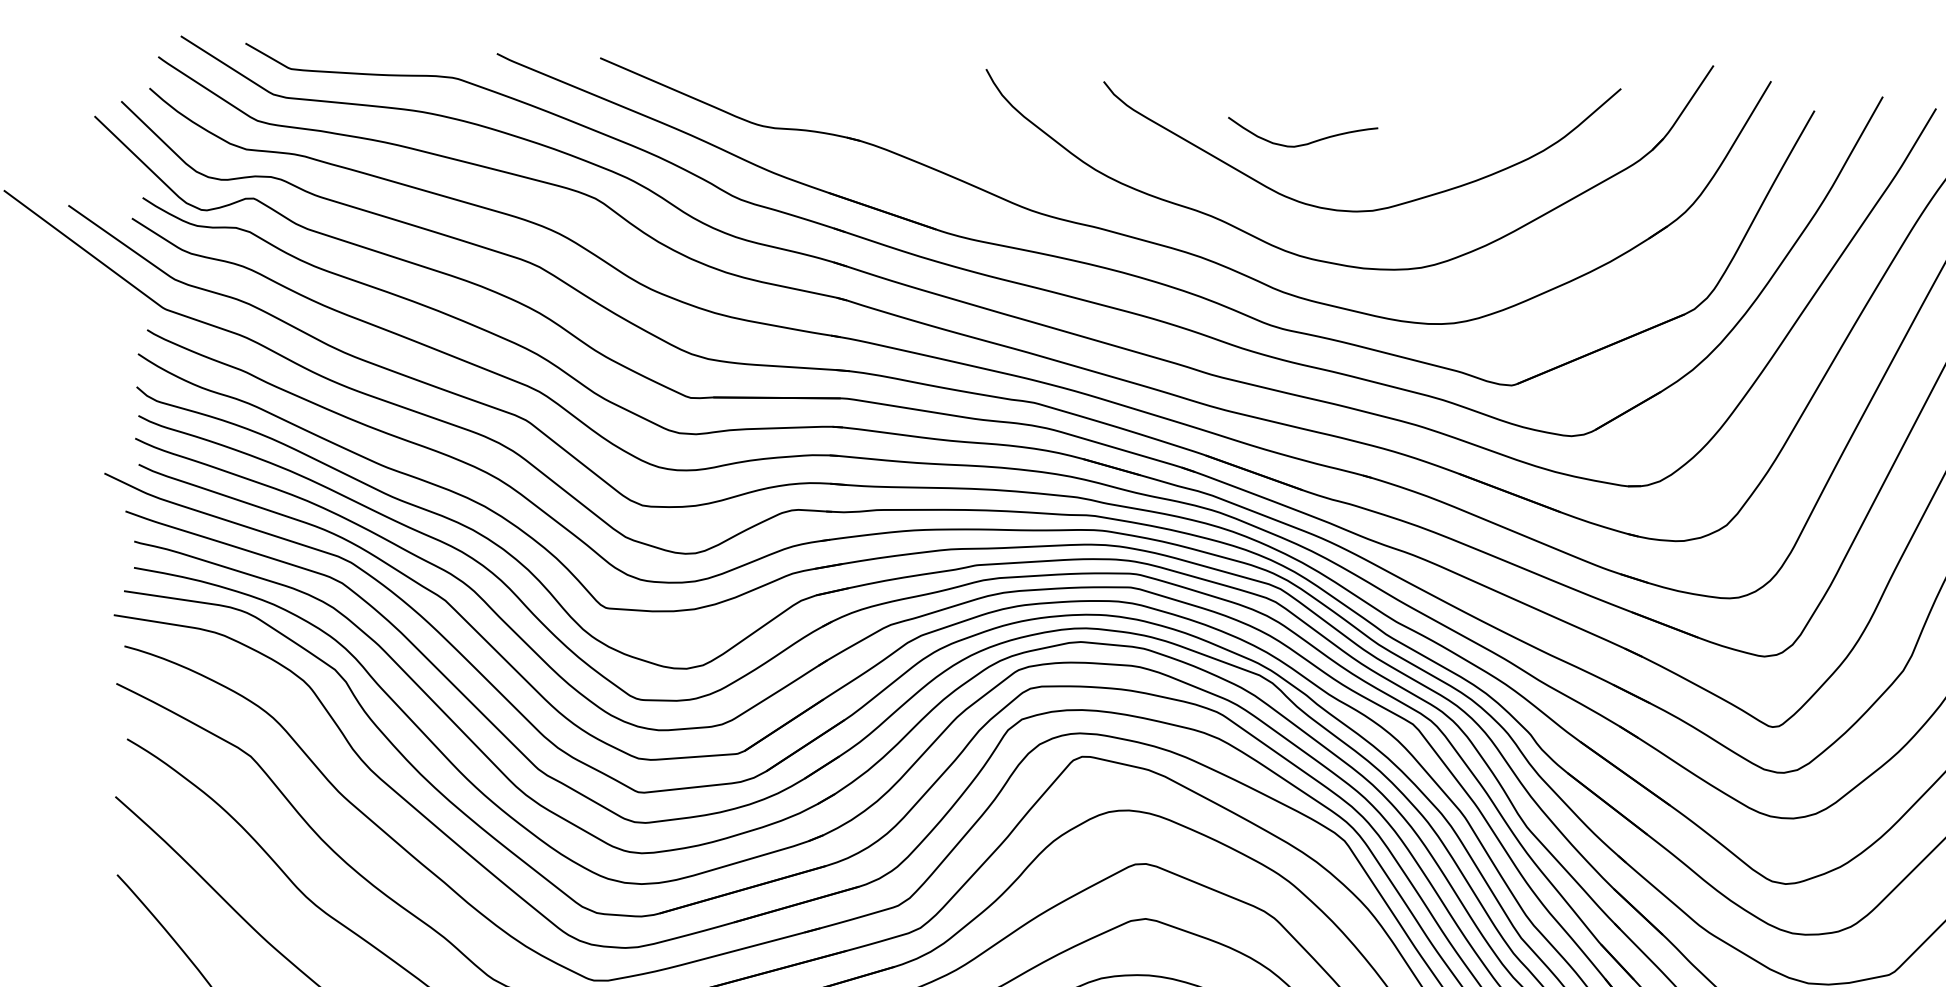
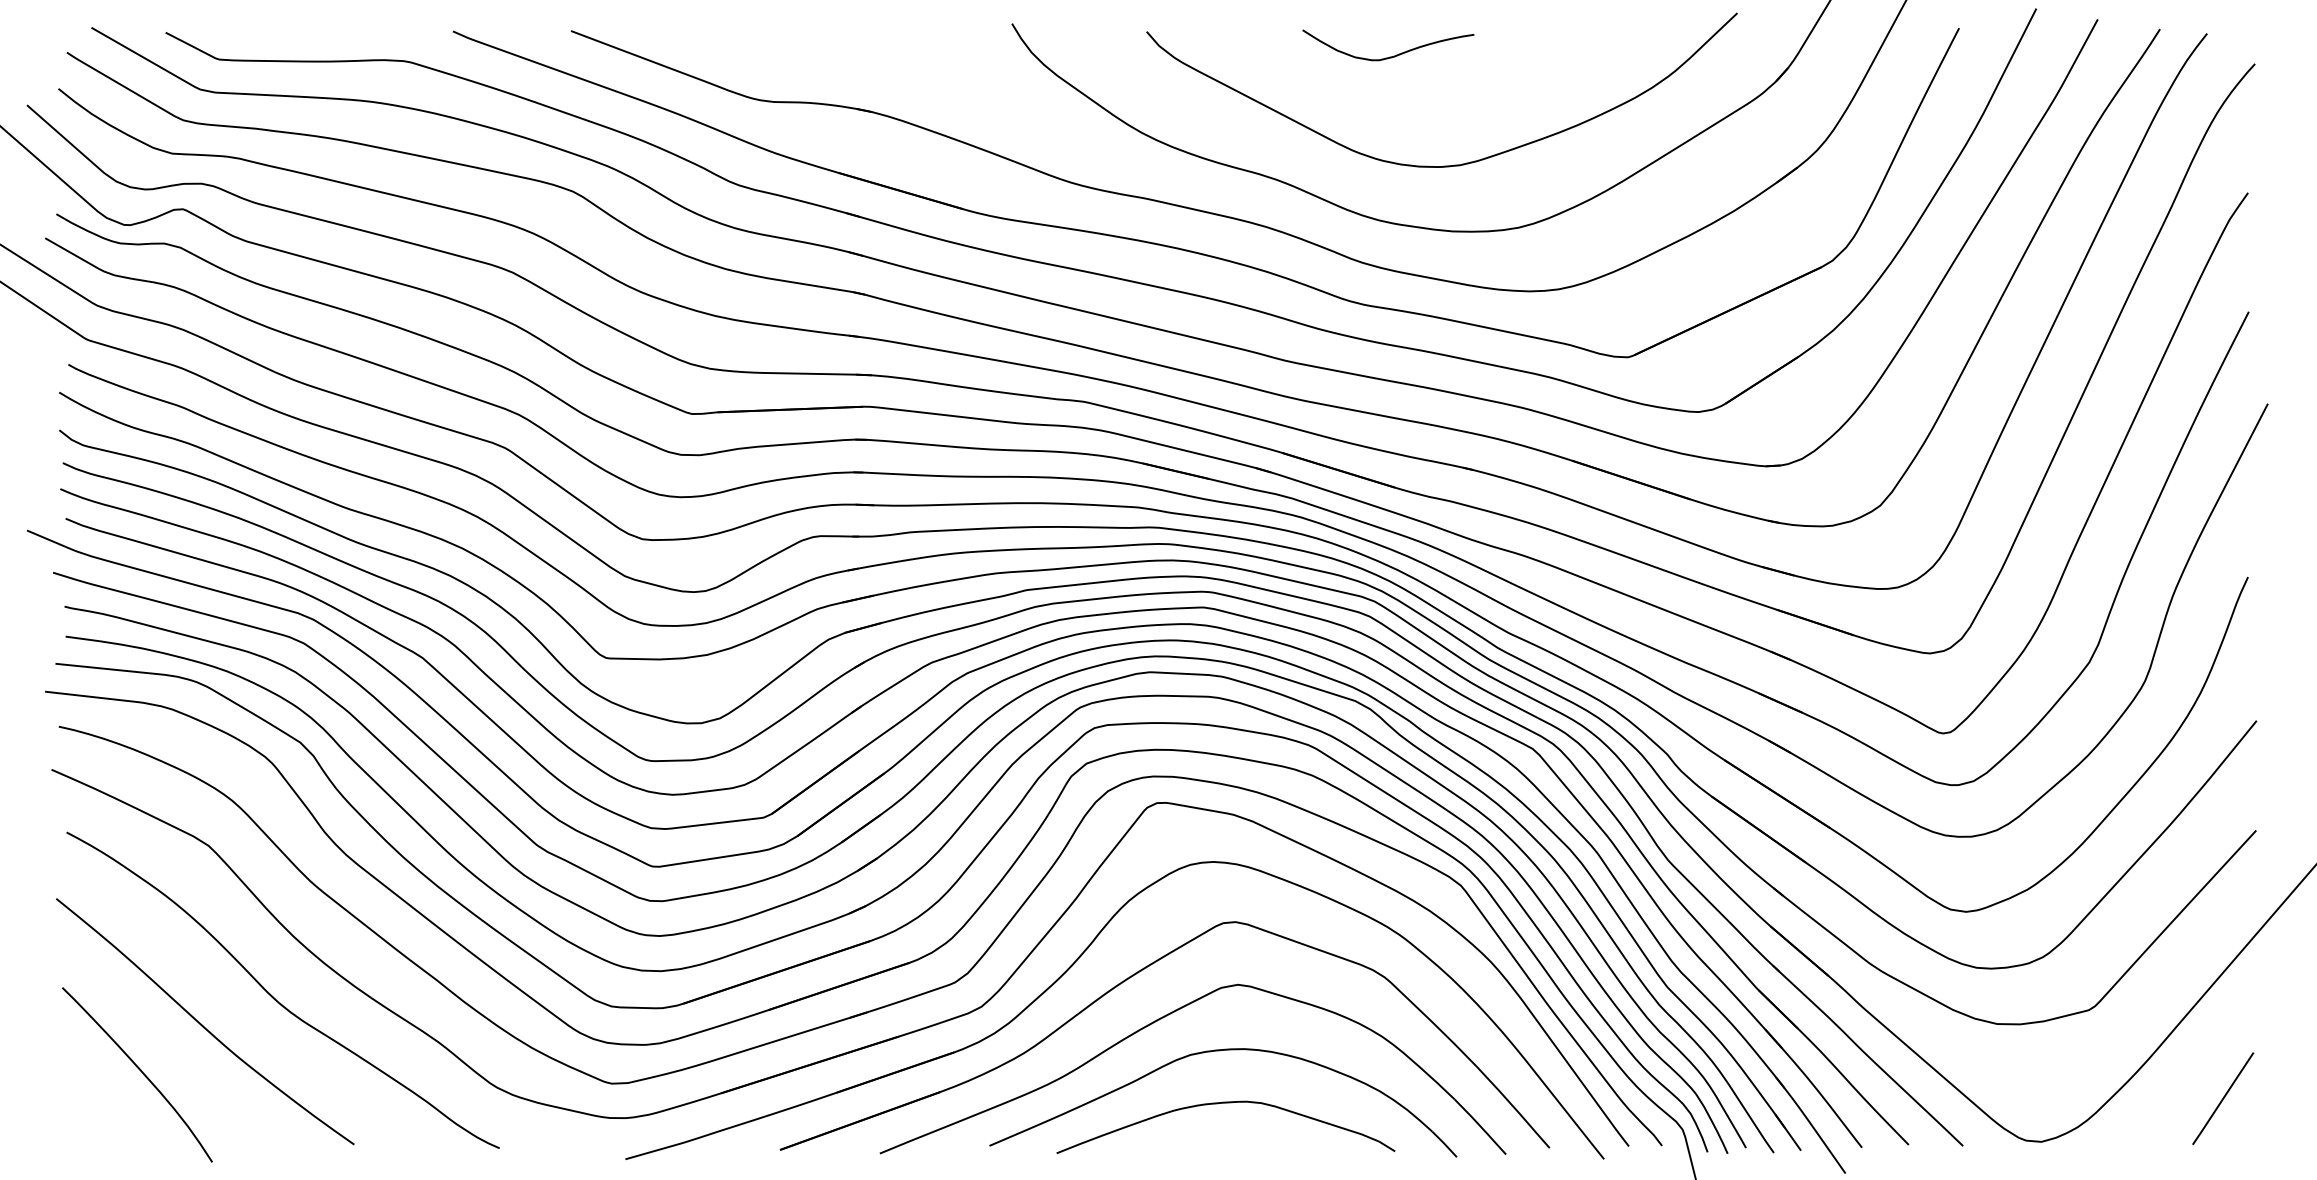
curve: (1303, 143) -> (1389, 56), moved

